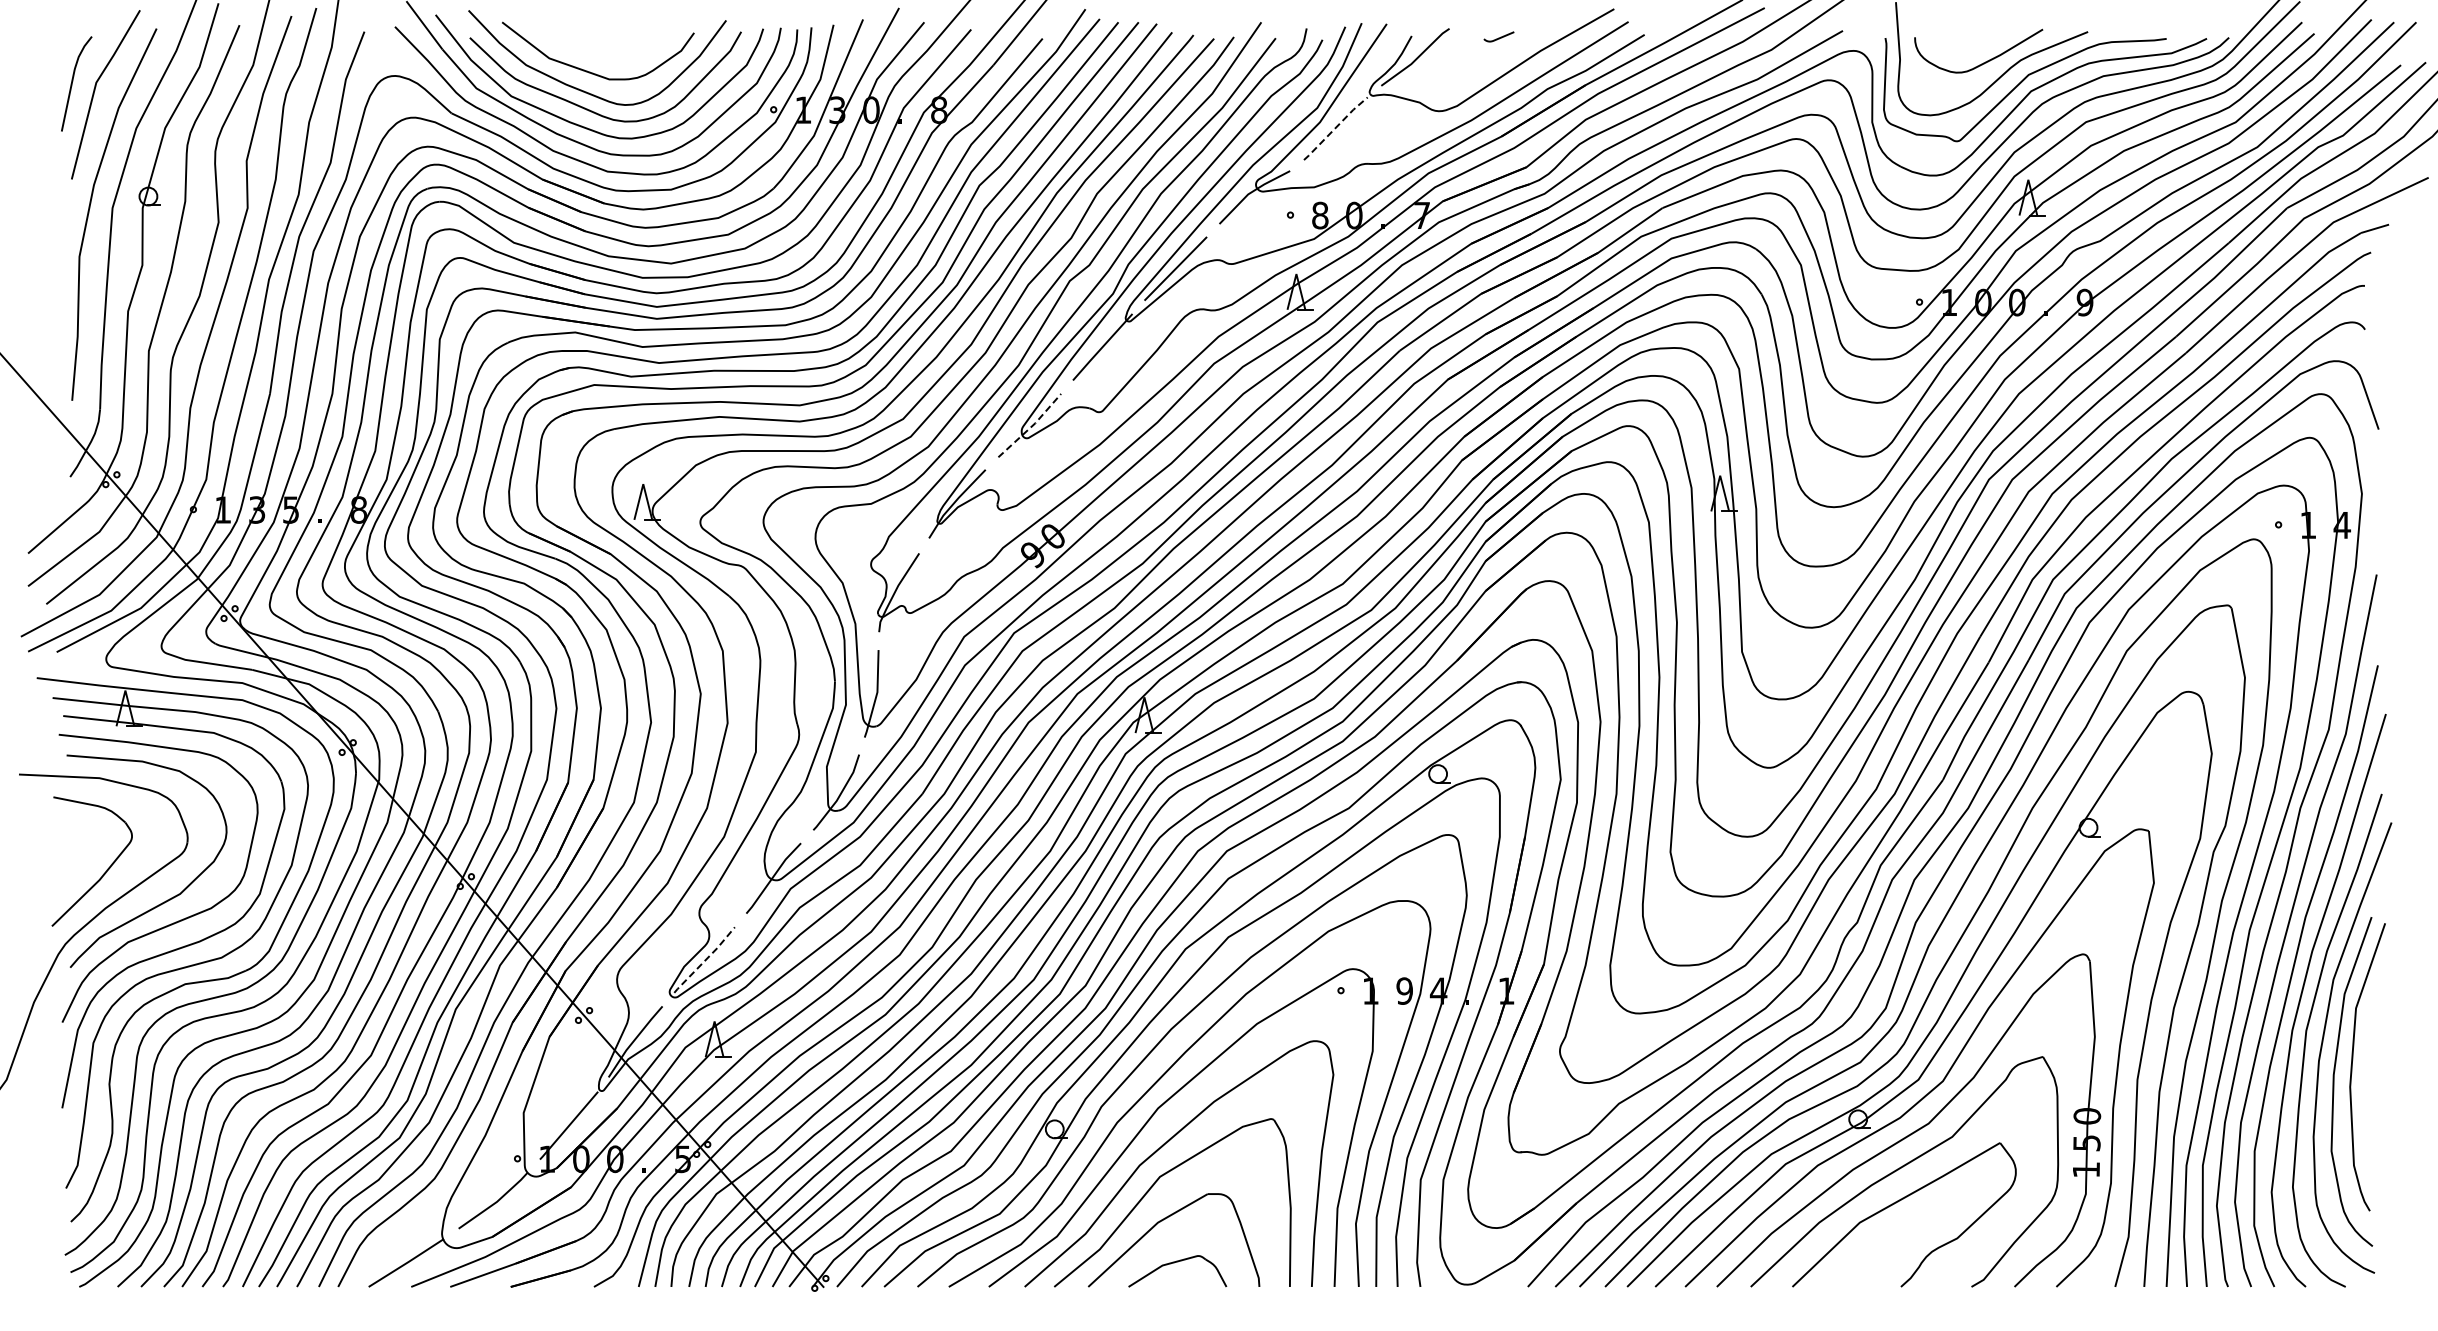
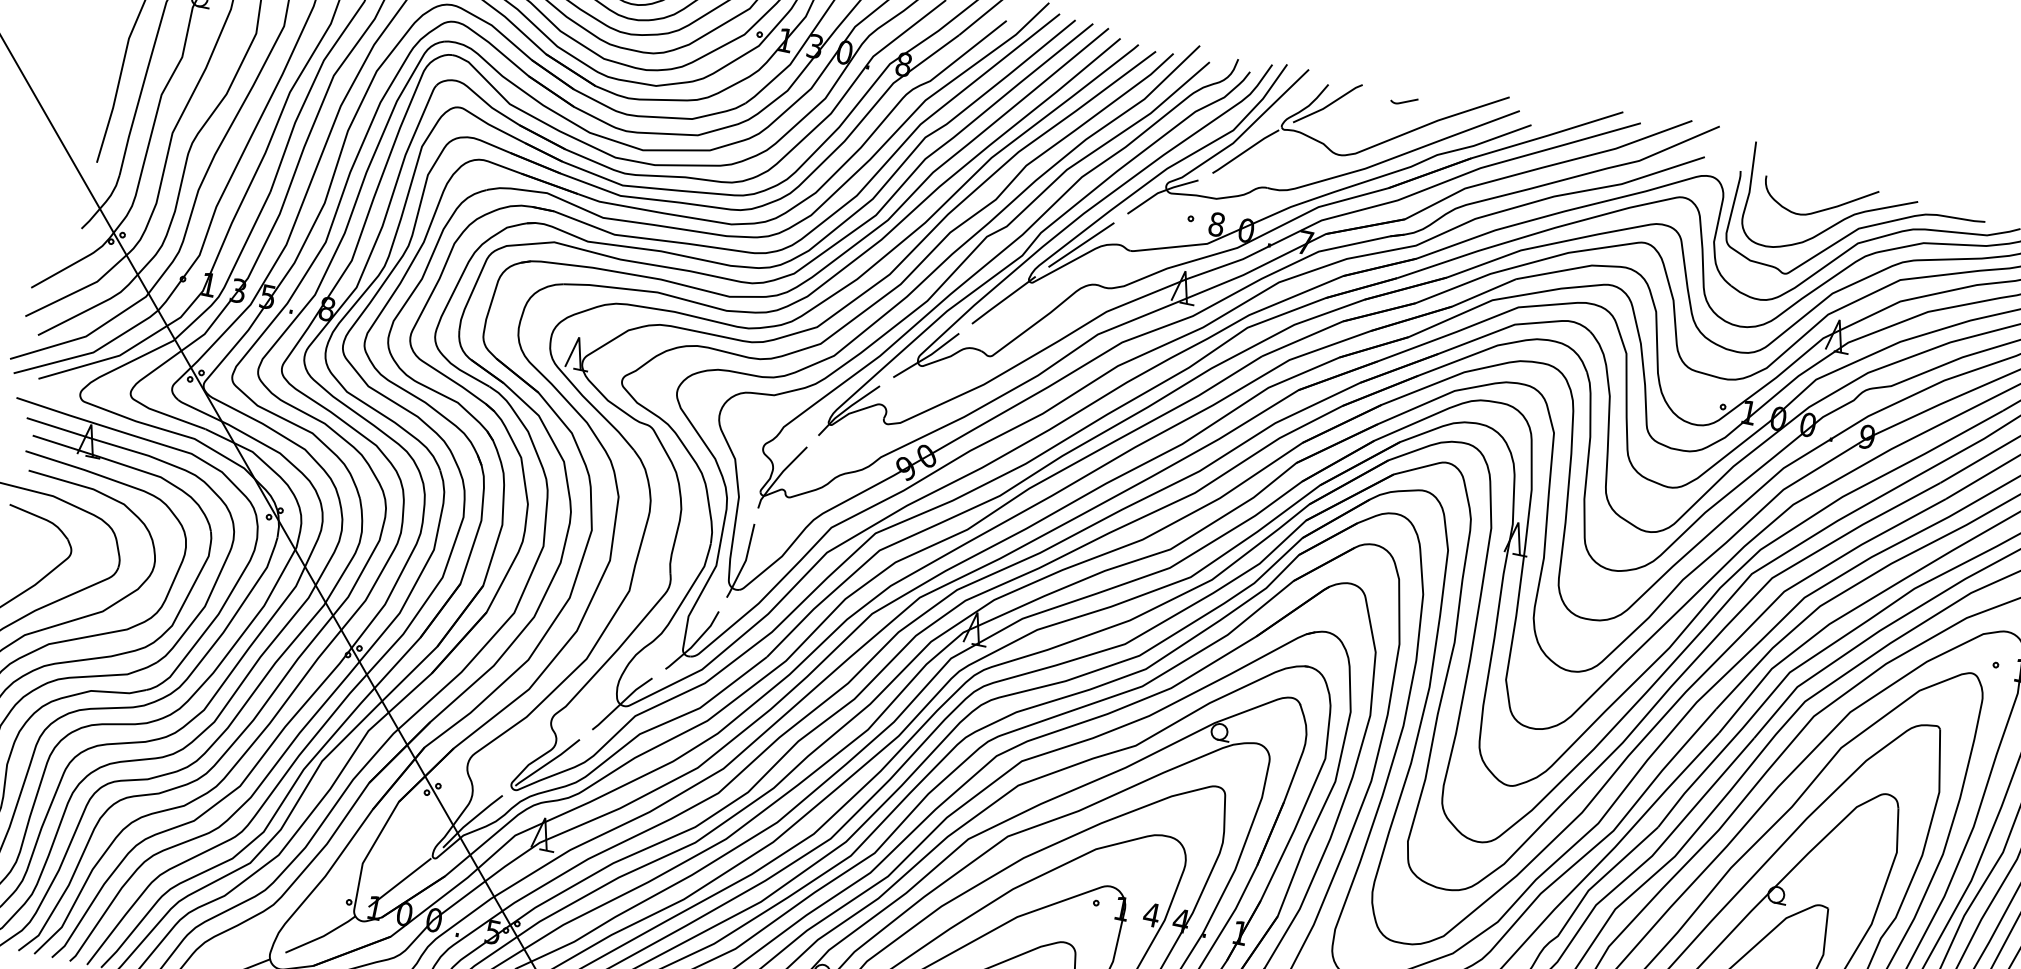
line: (1335, 128) -> (1245, 151), dashed -> solid
line: (1031, 426) -> (927, 356), dashed -> solid
line: (705, 960) -> (548, 763), dashed -> solid
text: (1404, 990) -> (1151, 914), 9 -> 4

